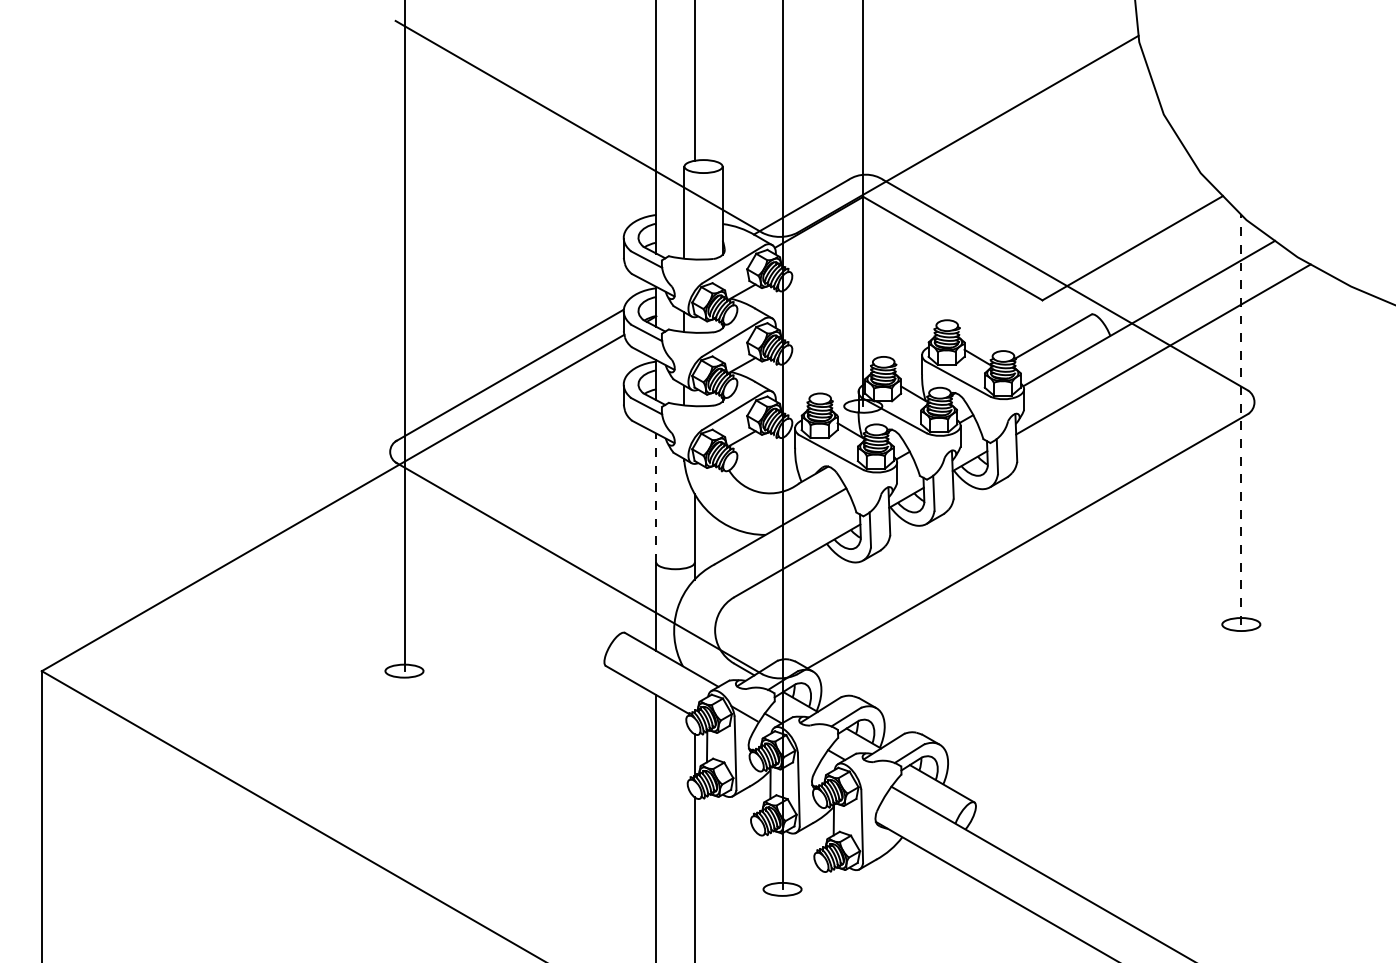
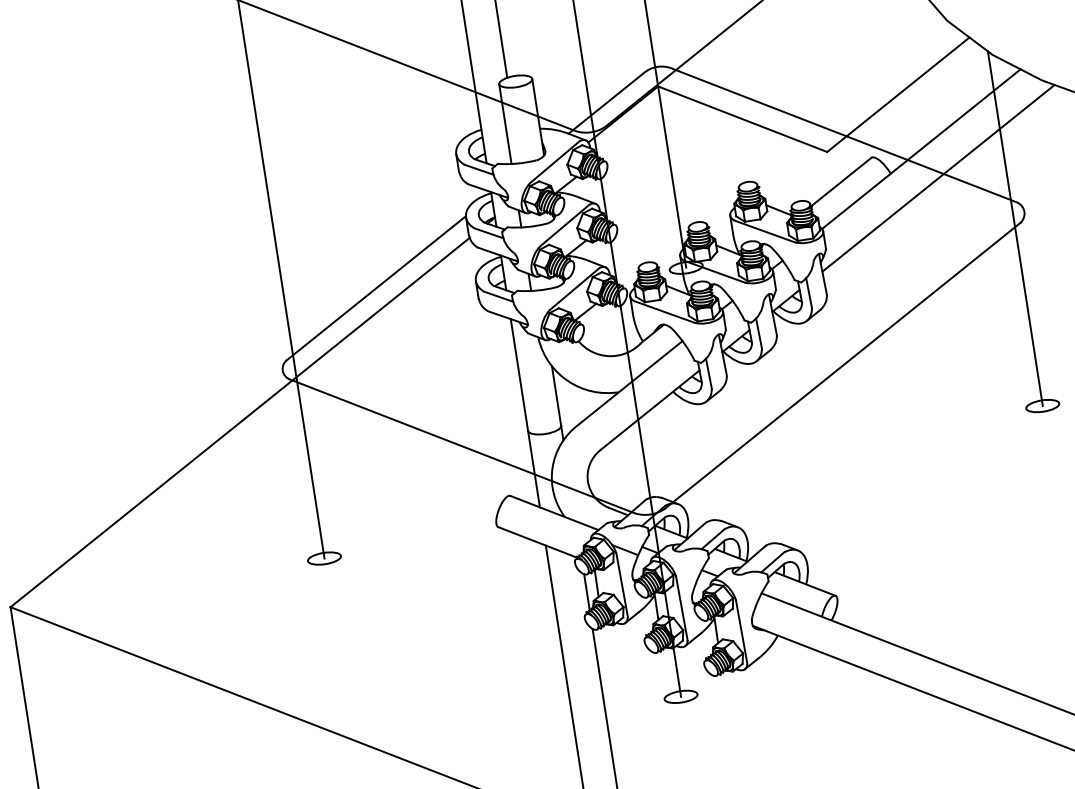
line: (1241, 419) -> (1015, 228), dashed -> solid
line: (656, 498) -> (519, 375), dashed -> solid

